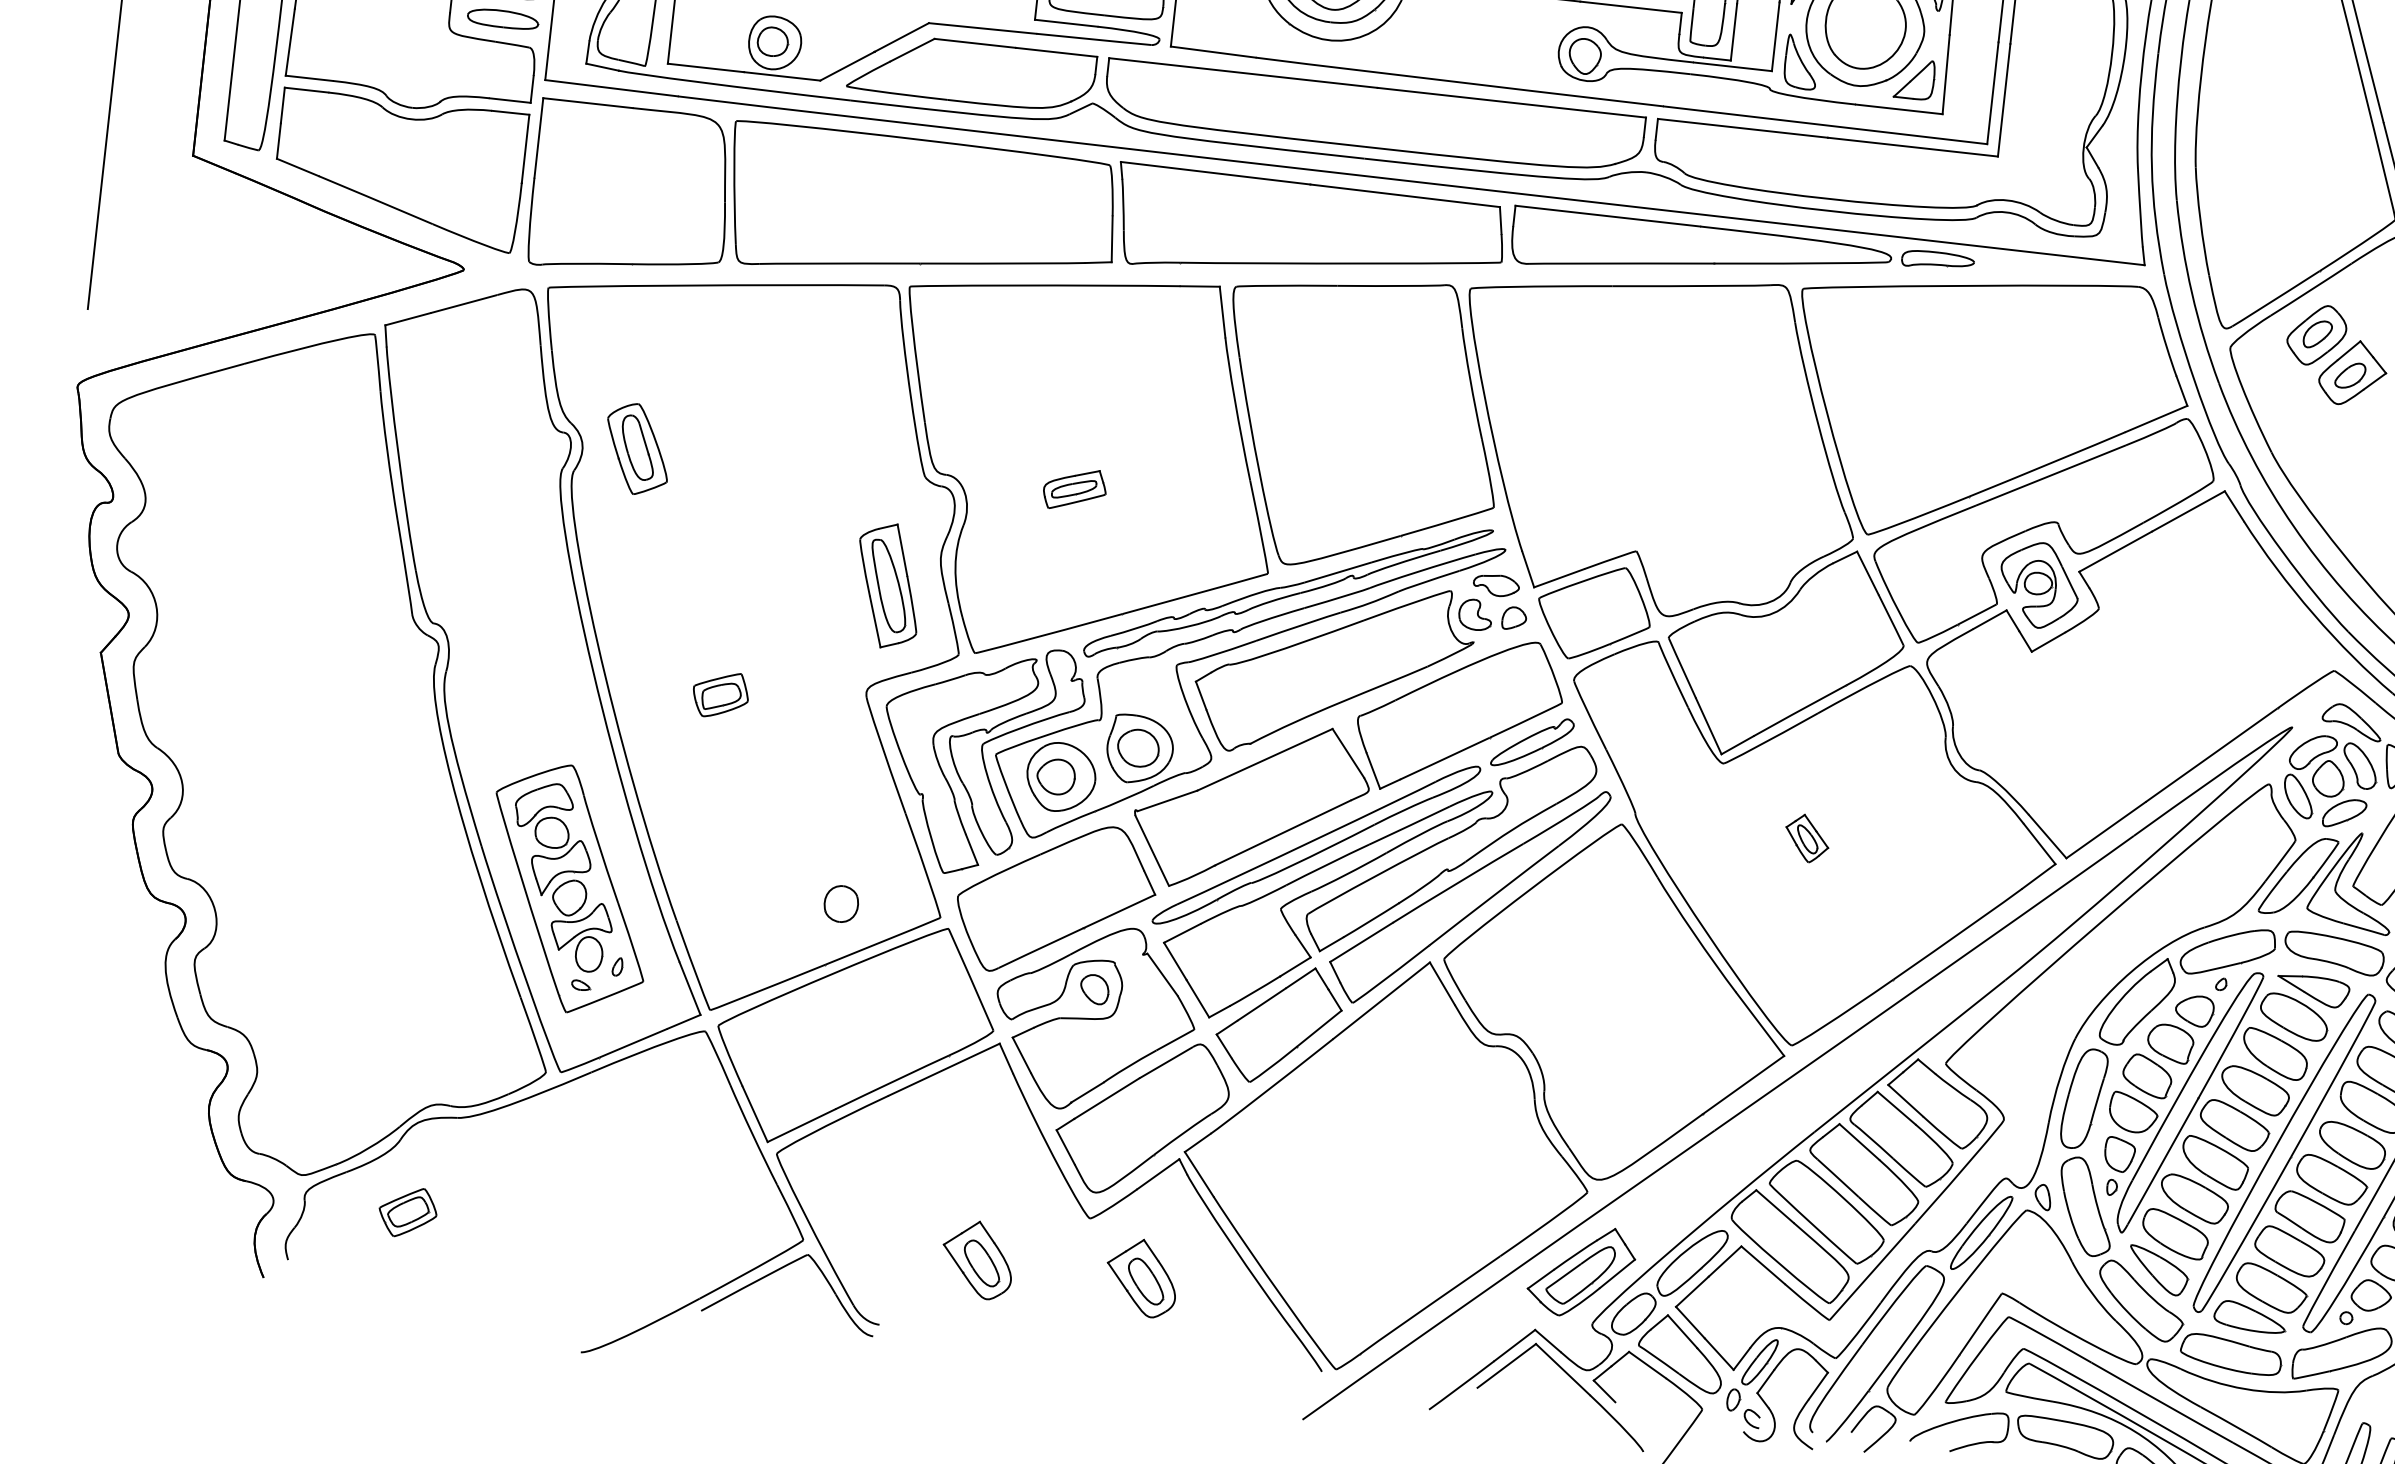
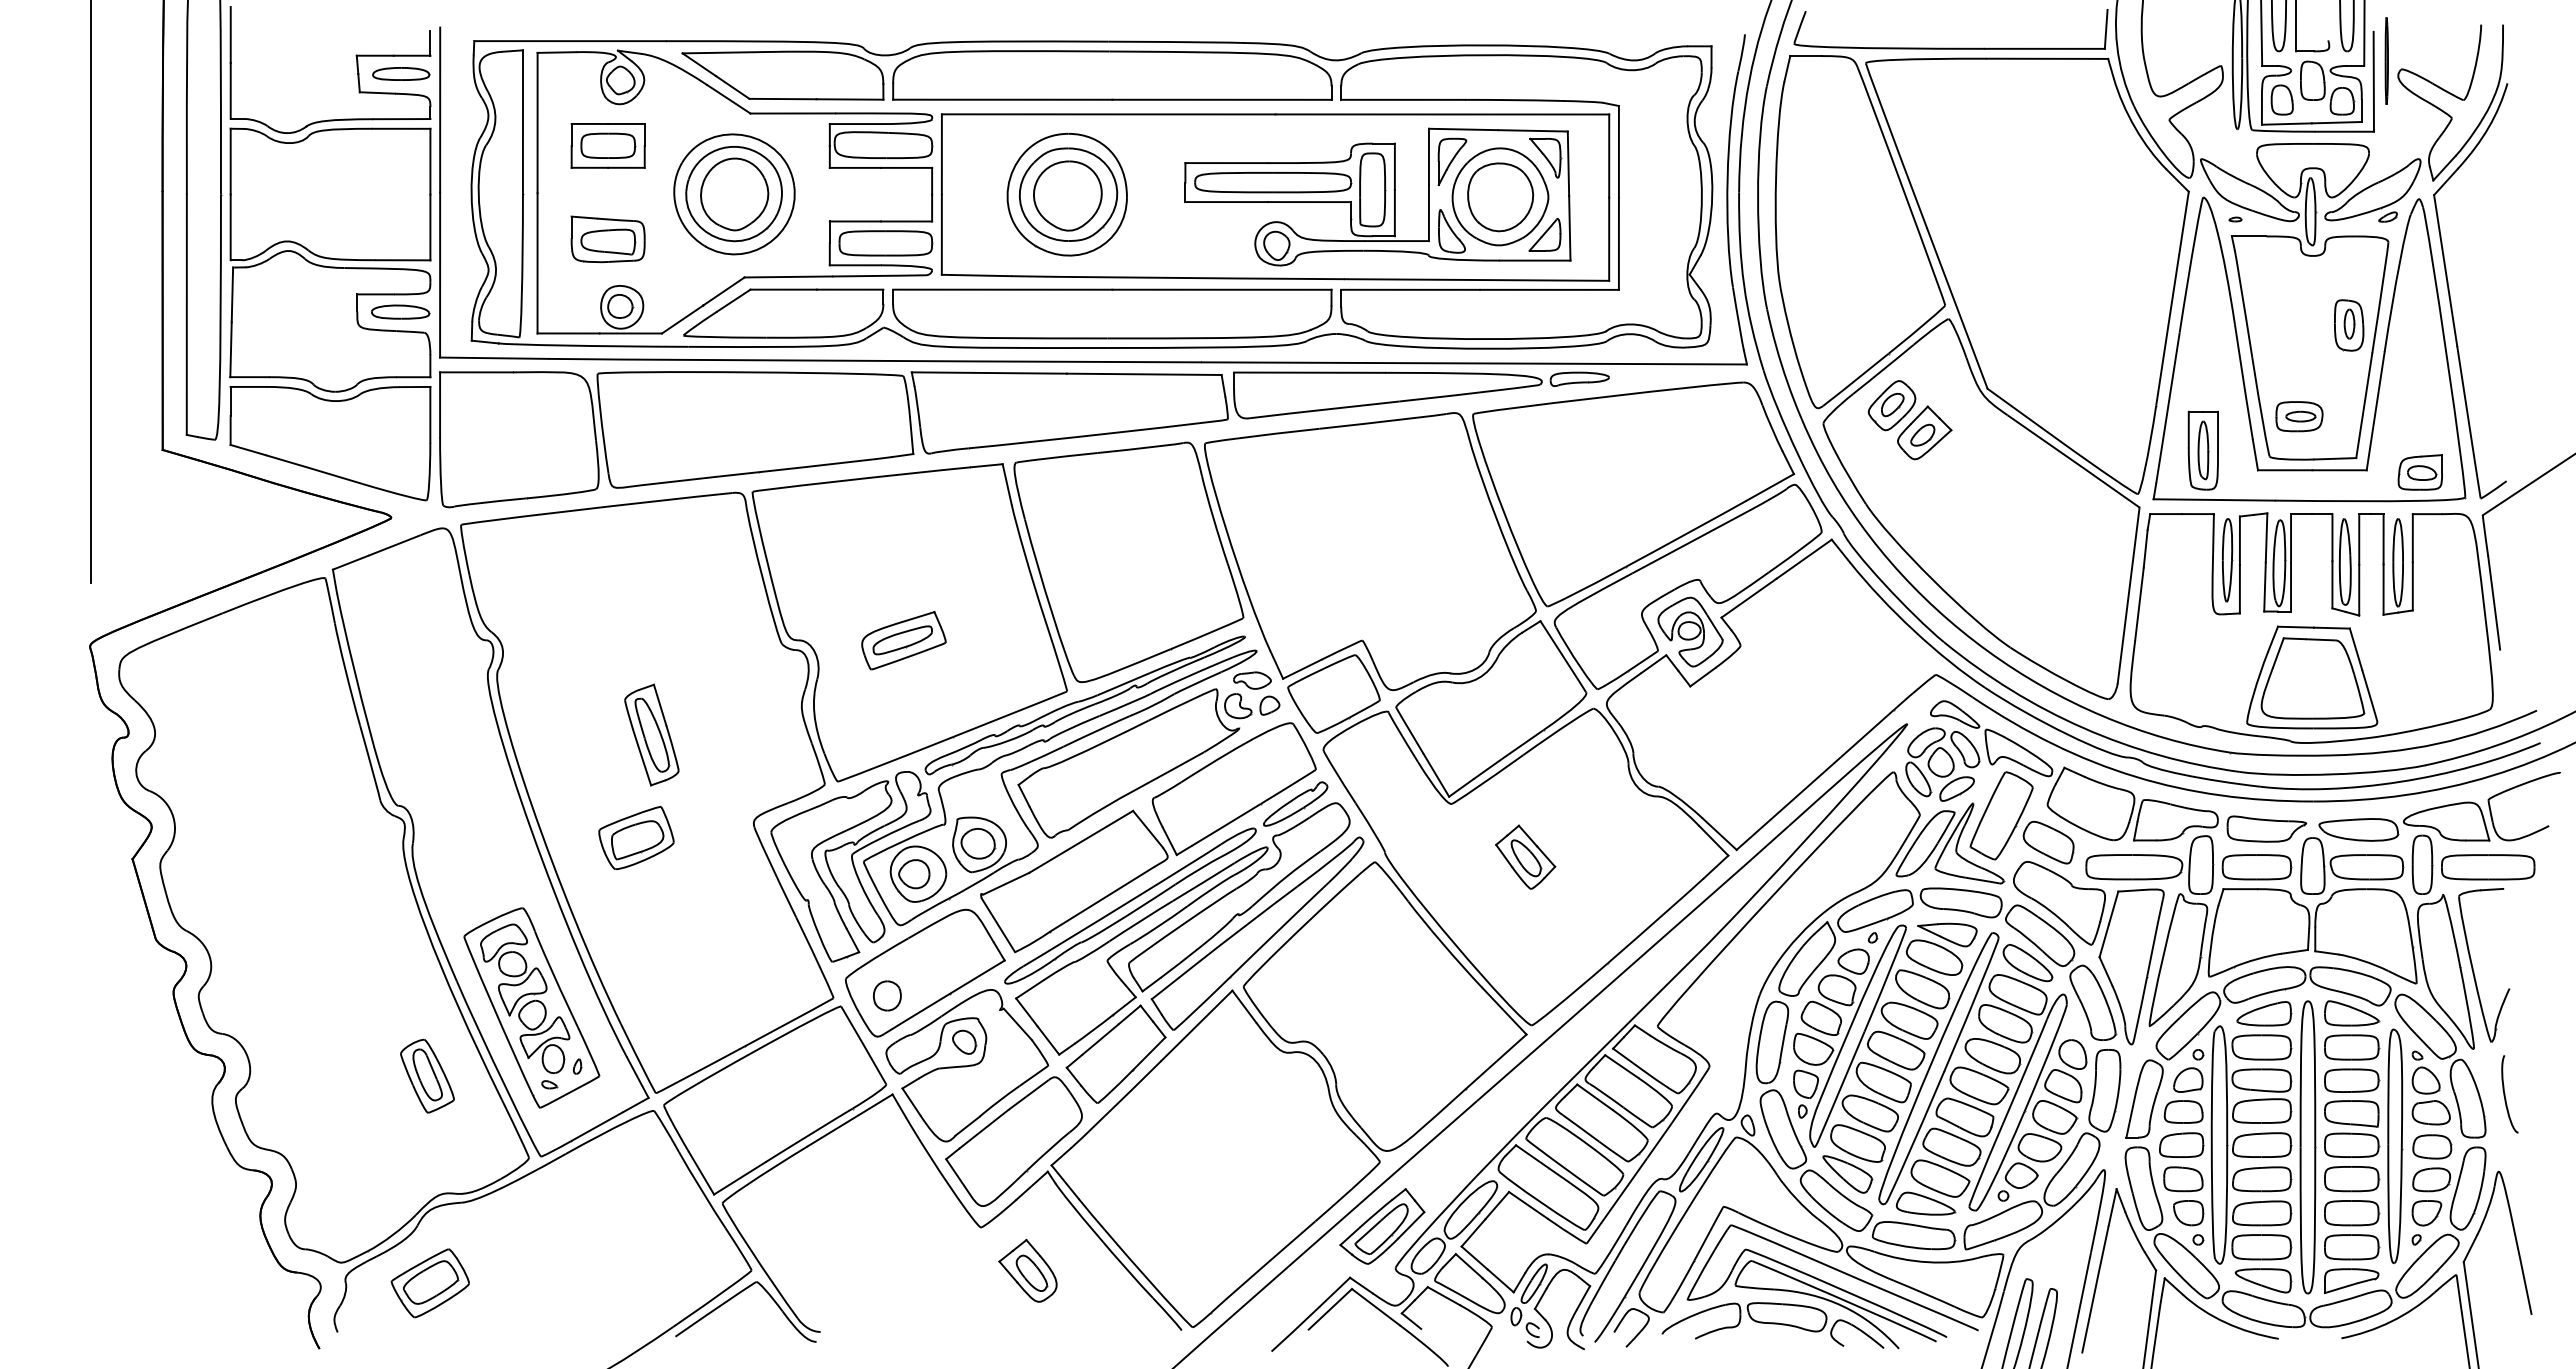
part: (637, 448) -> (427, 1075), moved
part: (1074, 489) -> (903, 640), size x1.67
part: (887, 585) -> (651, 734), moved
part: (720, 694) -> (636, 837), size x1.67
part: (1806, 837) -> (1525, 856), size x1.67
part: (841, 903) -> (887, 995), moved
part: (407, 1212) -> (429, 1283), size x1.67
part: (977, 1259) -> (893, 1270), removed

